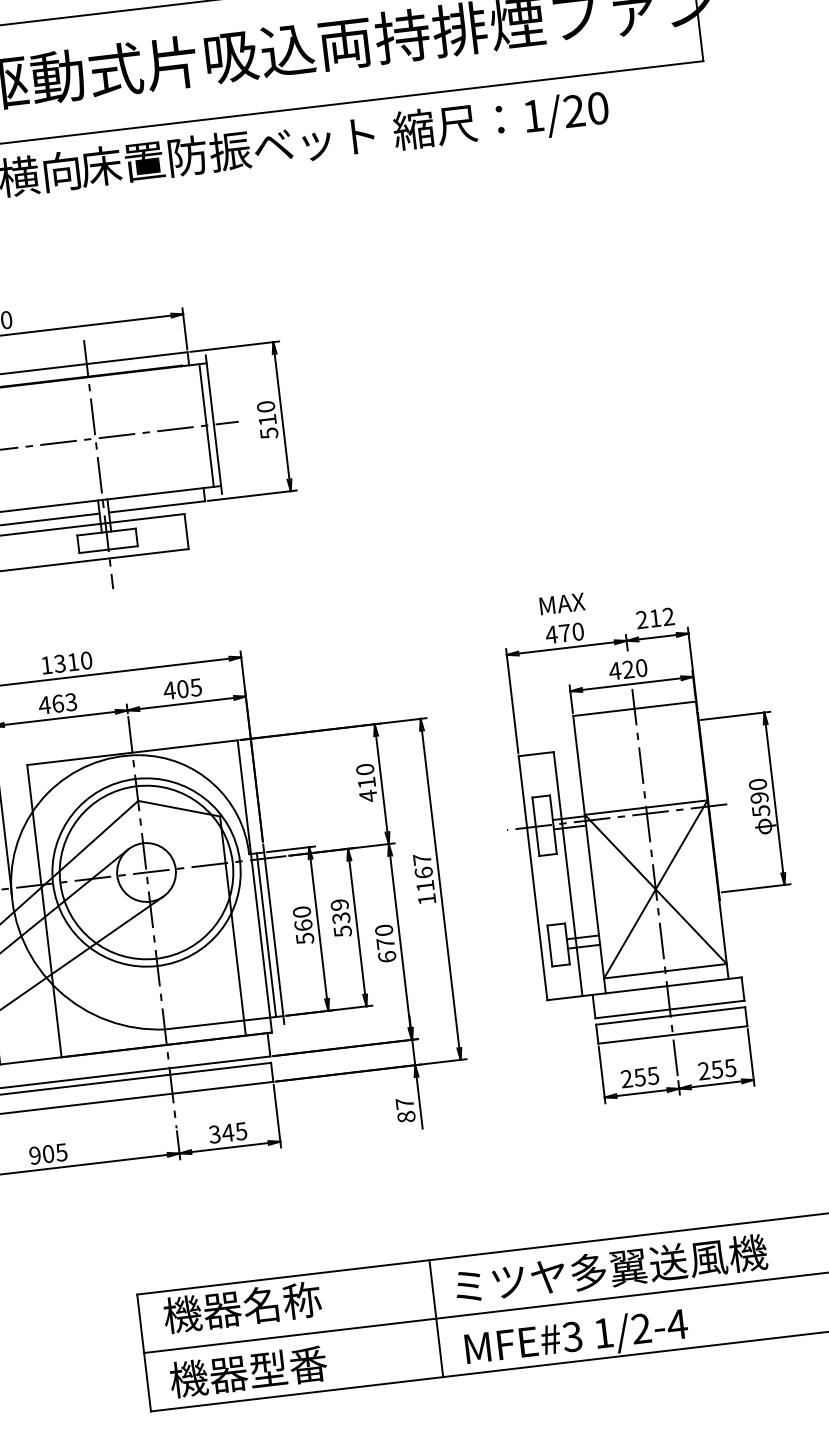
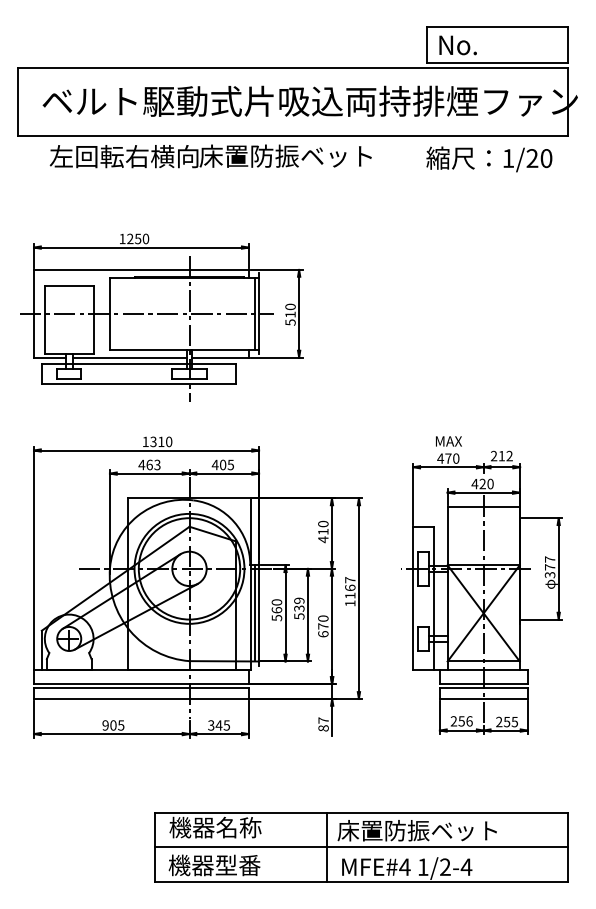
text: (501, 121) -> (489, 159), moved
text: (758, 796) -> (549, 566), 590 -> 377
text: (653, 1076) -> (469, 721), 255 -> 256
text: (608, 1269) -> (430, 830), ミツヤ多翼送風機 -> 床置防振ベット
text: (571, 1337) -> (404, 867), MFE#3 -> MFE#4

